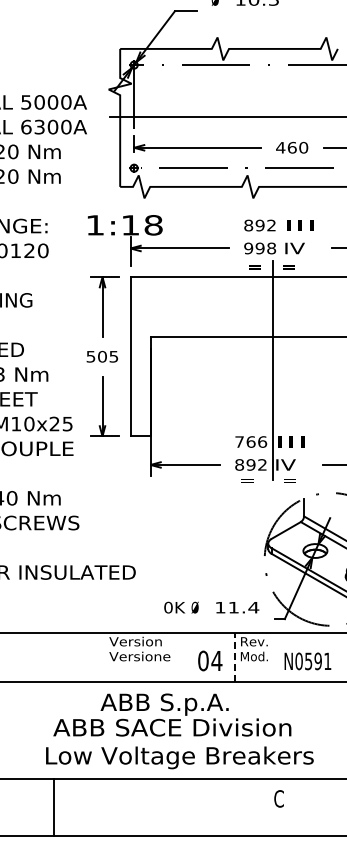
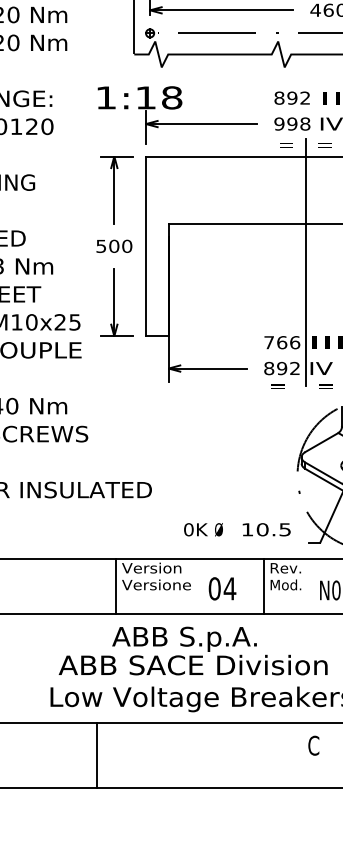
text: (113, 356) -> (126, 246), 505 -> 500
text: (243, 607) -> (273, 529), 11.4 -> 10.5
line: (104, 657) -> (116, 586), added
line: (234, 657) -> (263, 586), dashed -> solid
text: (210, 660) -> (222, 588), moved
line: (54, 807) -> (97, 755), moved

